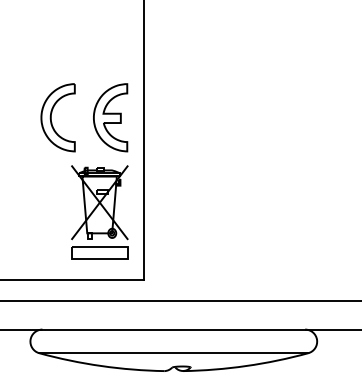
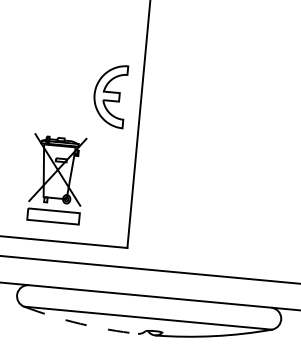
part: (57, 117) -> (61, 91), removed
part: (99, 212) -> (56, 178), moved
arc: (101, 366) -> (80, 324), solid -> dashed

